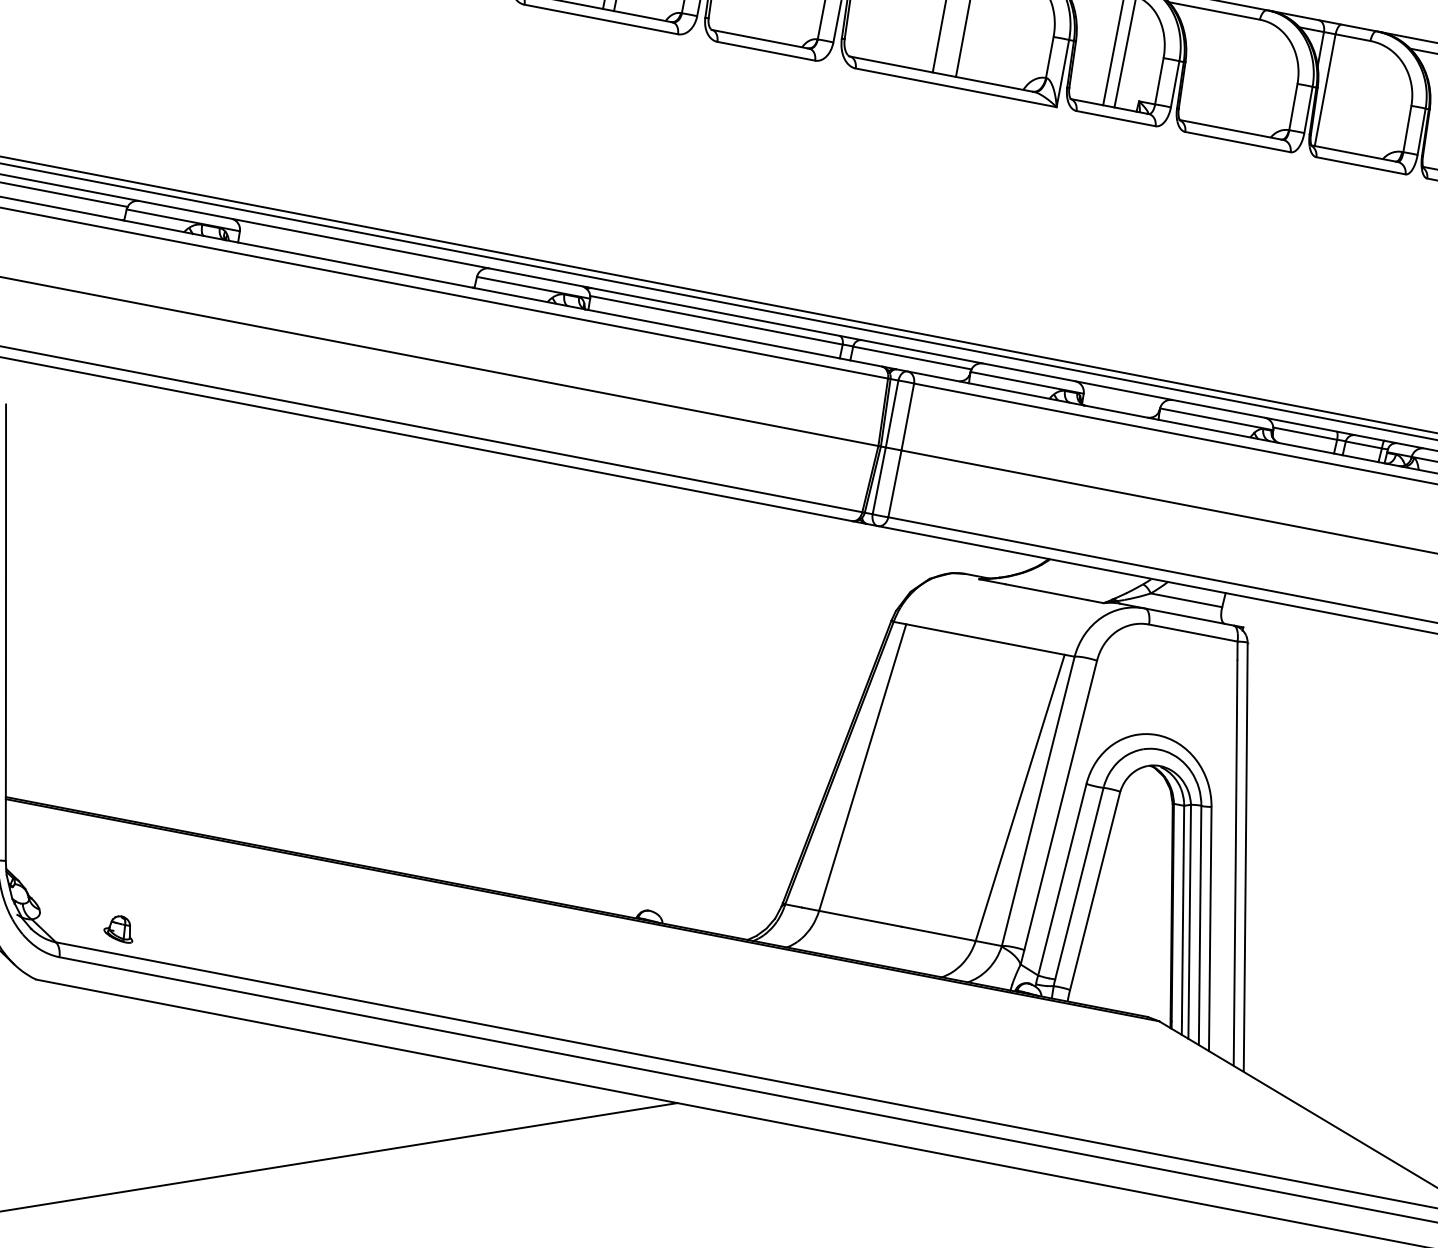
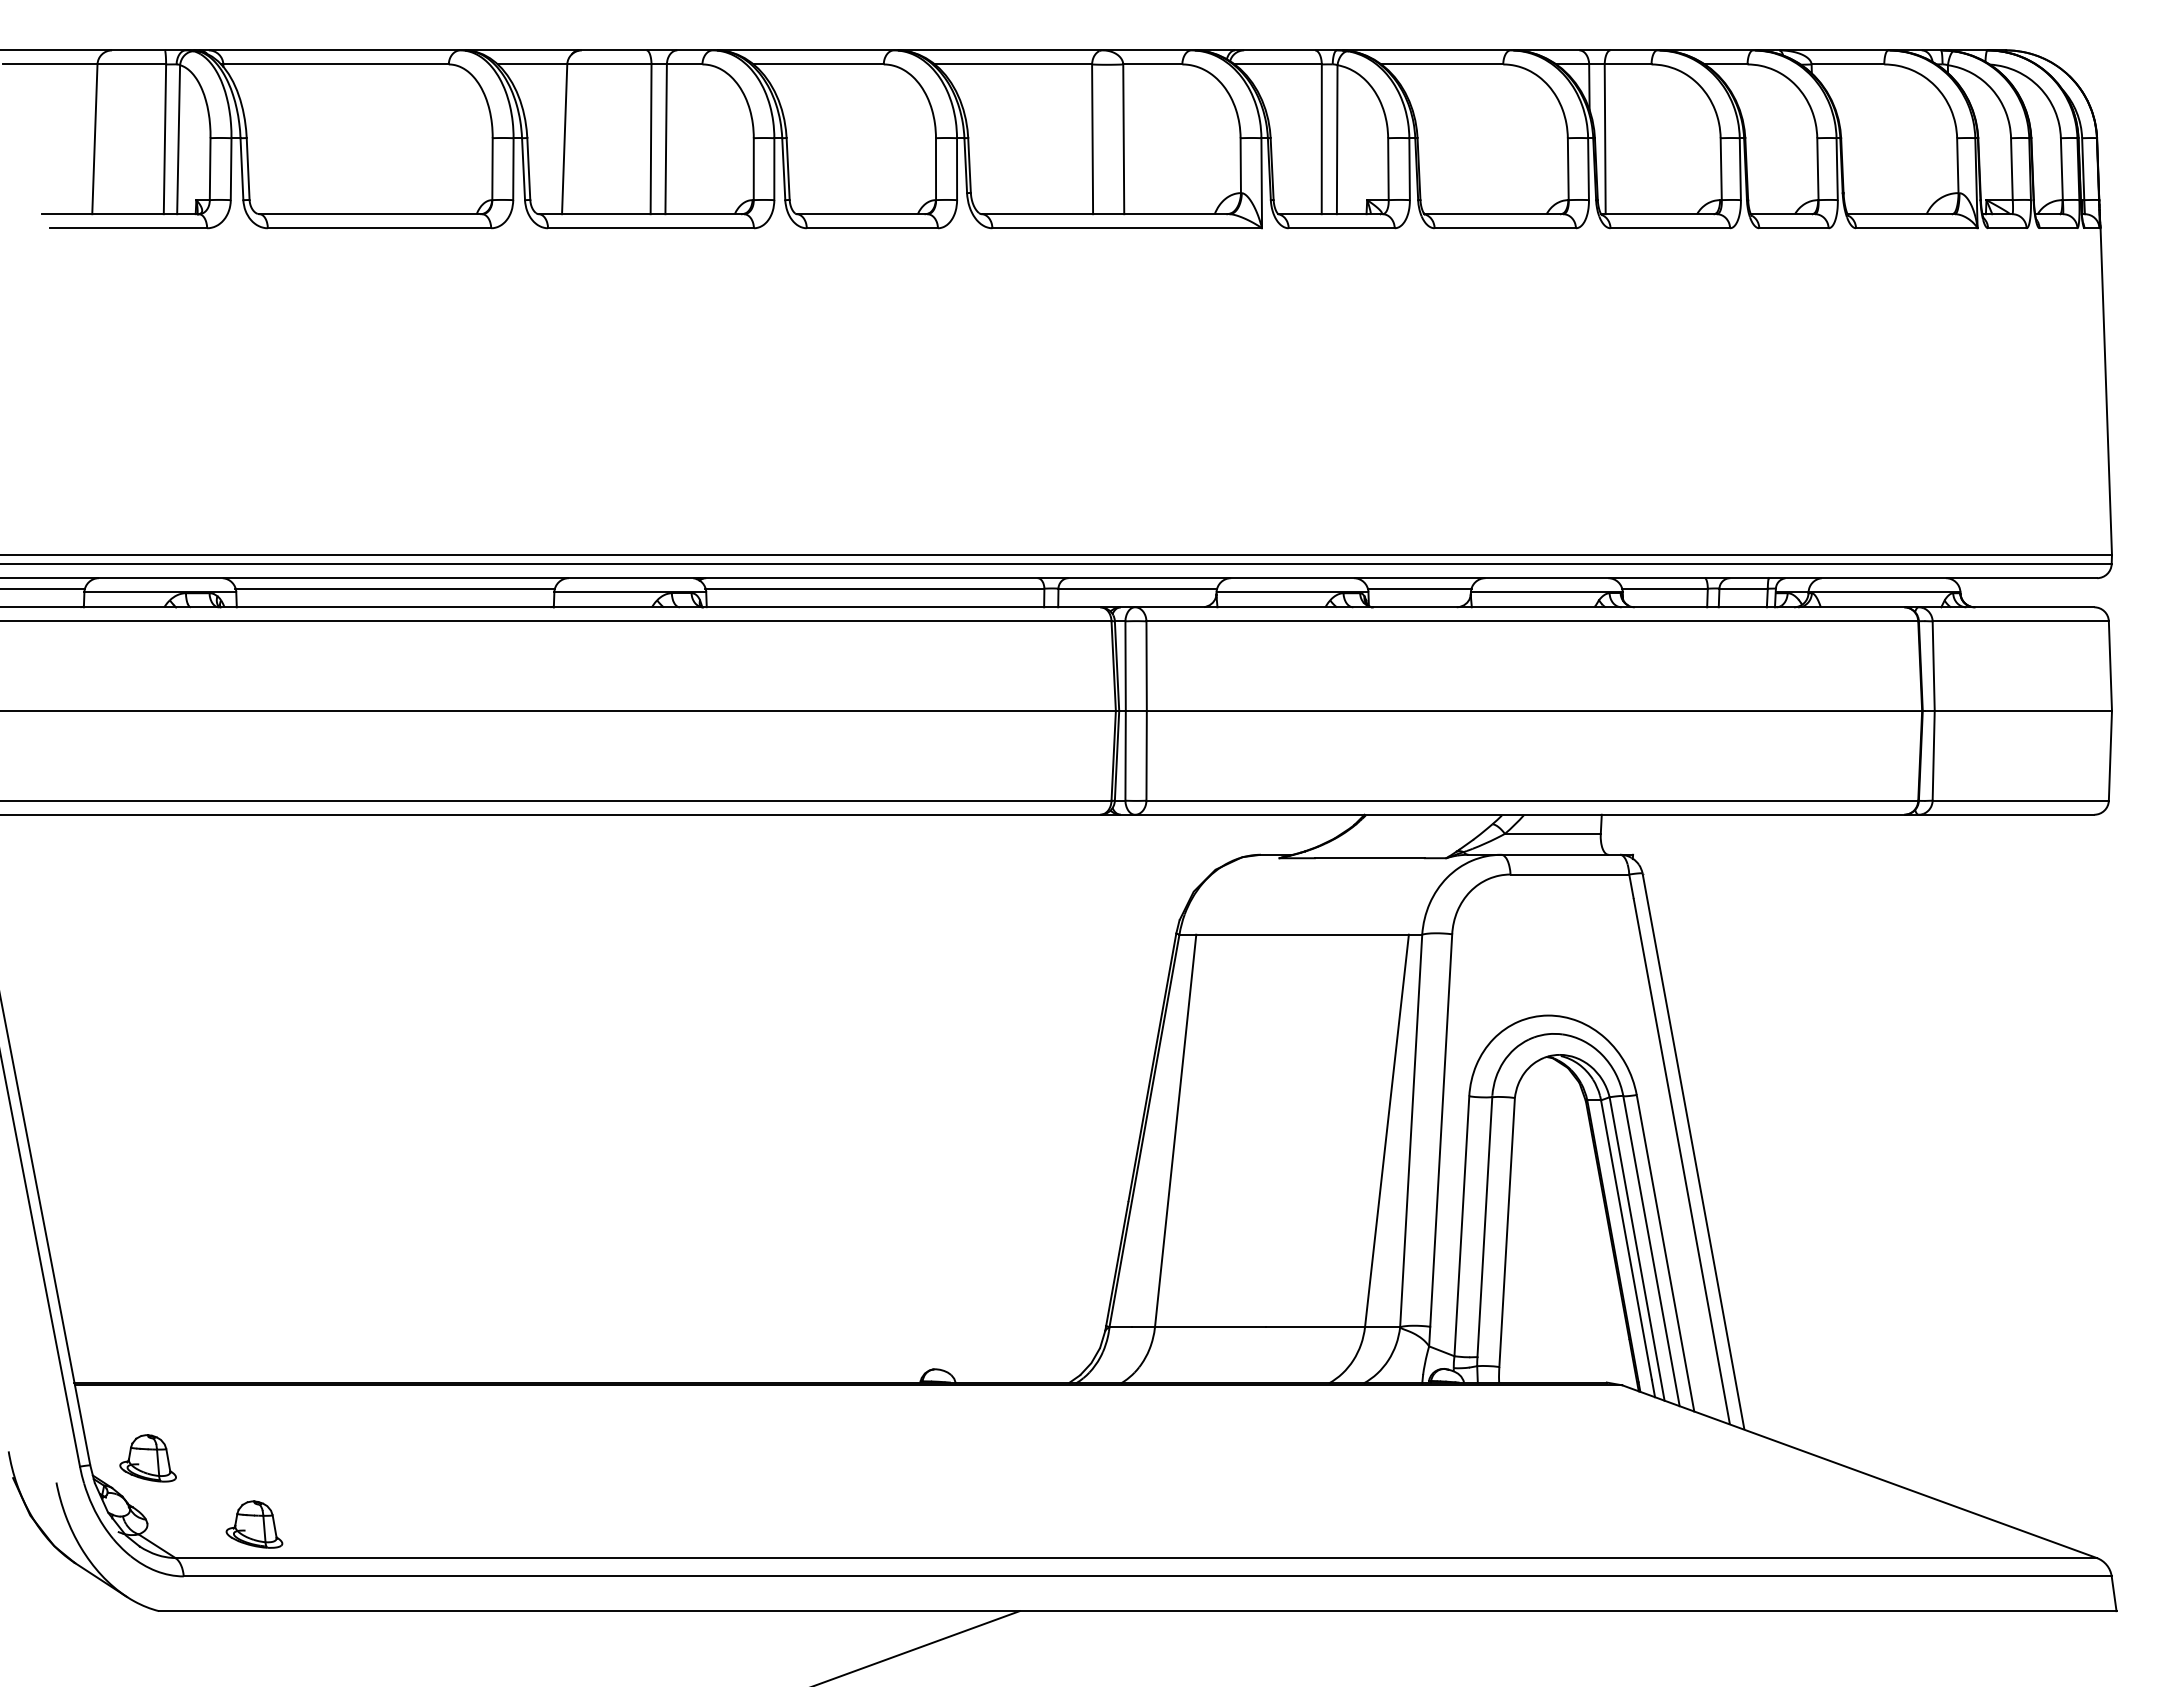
line: (359, 251) -> (395, 588), added
line: (1122, 398) -> (1419, 588), added
part: (49, 864) -> (147, 1458), added
part: (119, 928) -> (254, 1524), size x1.43

